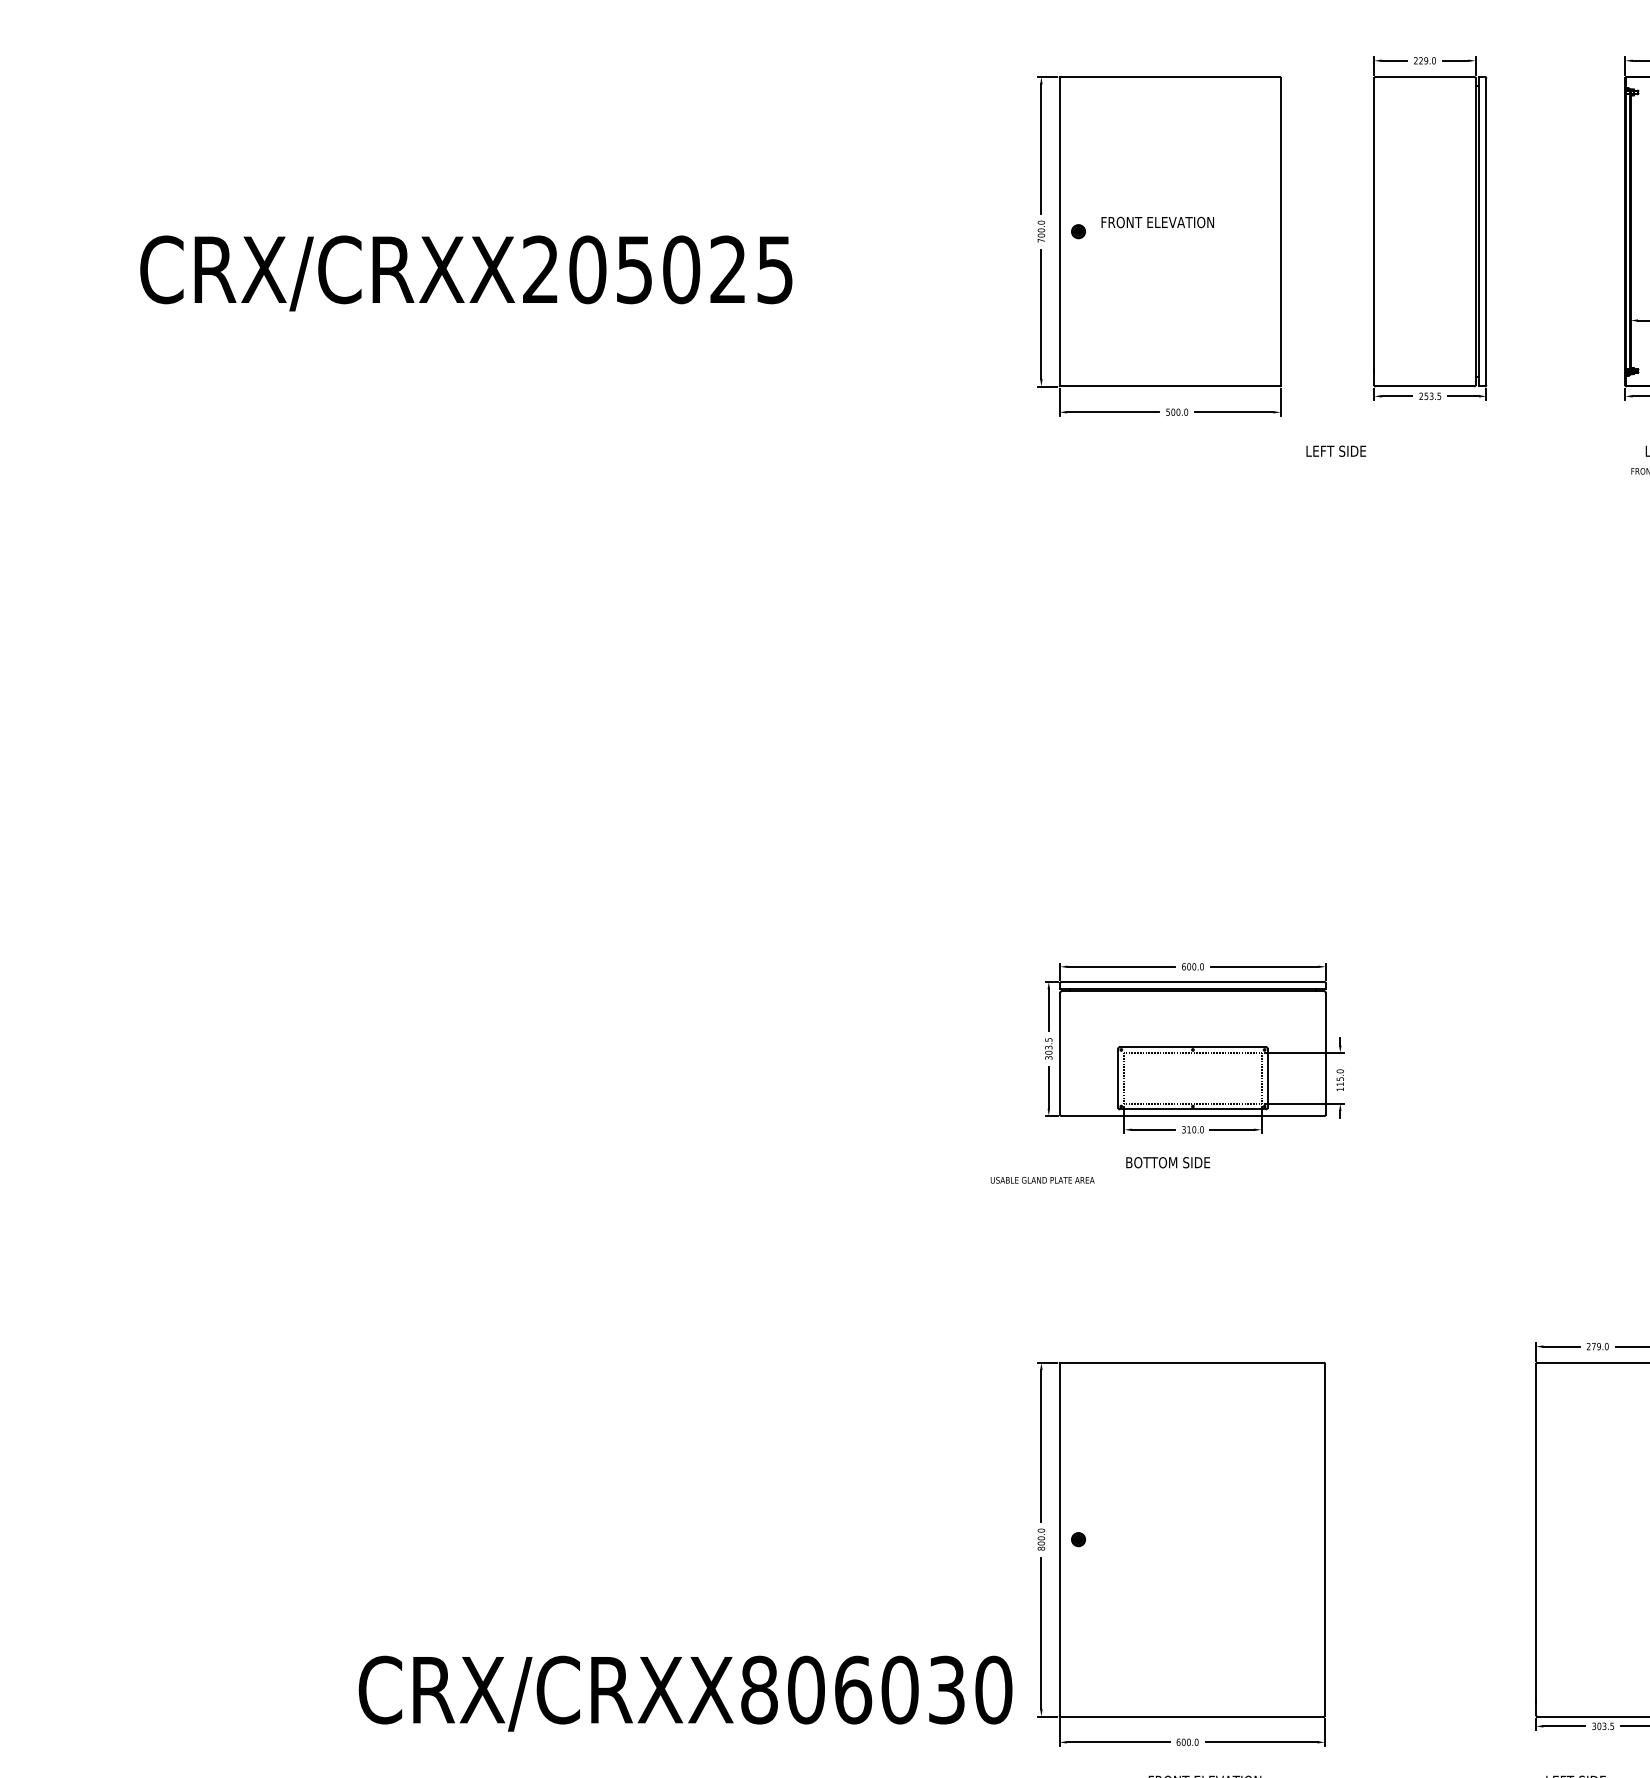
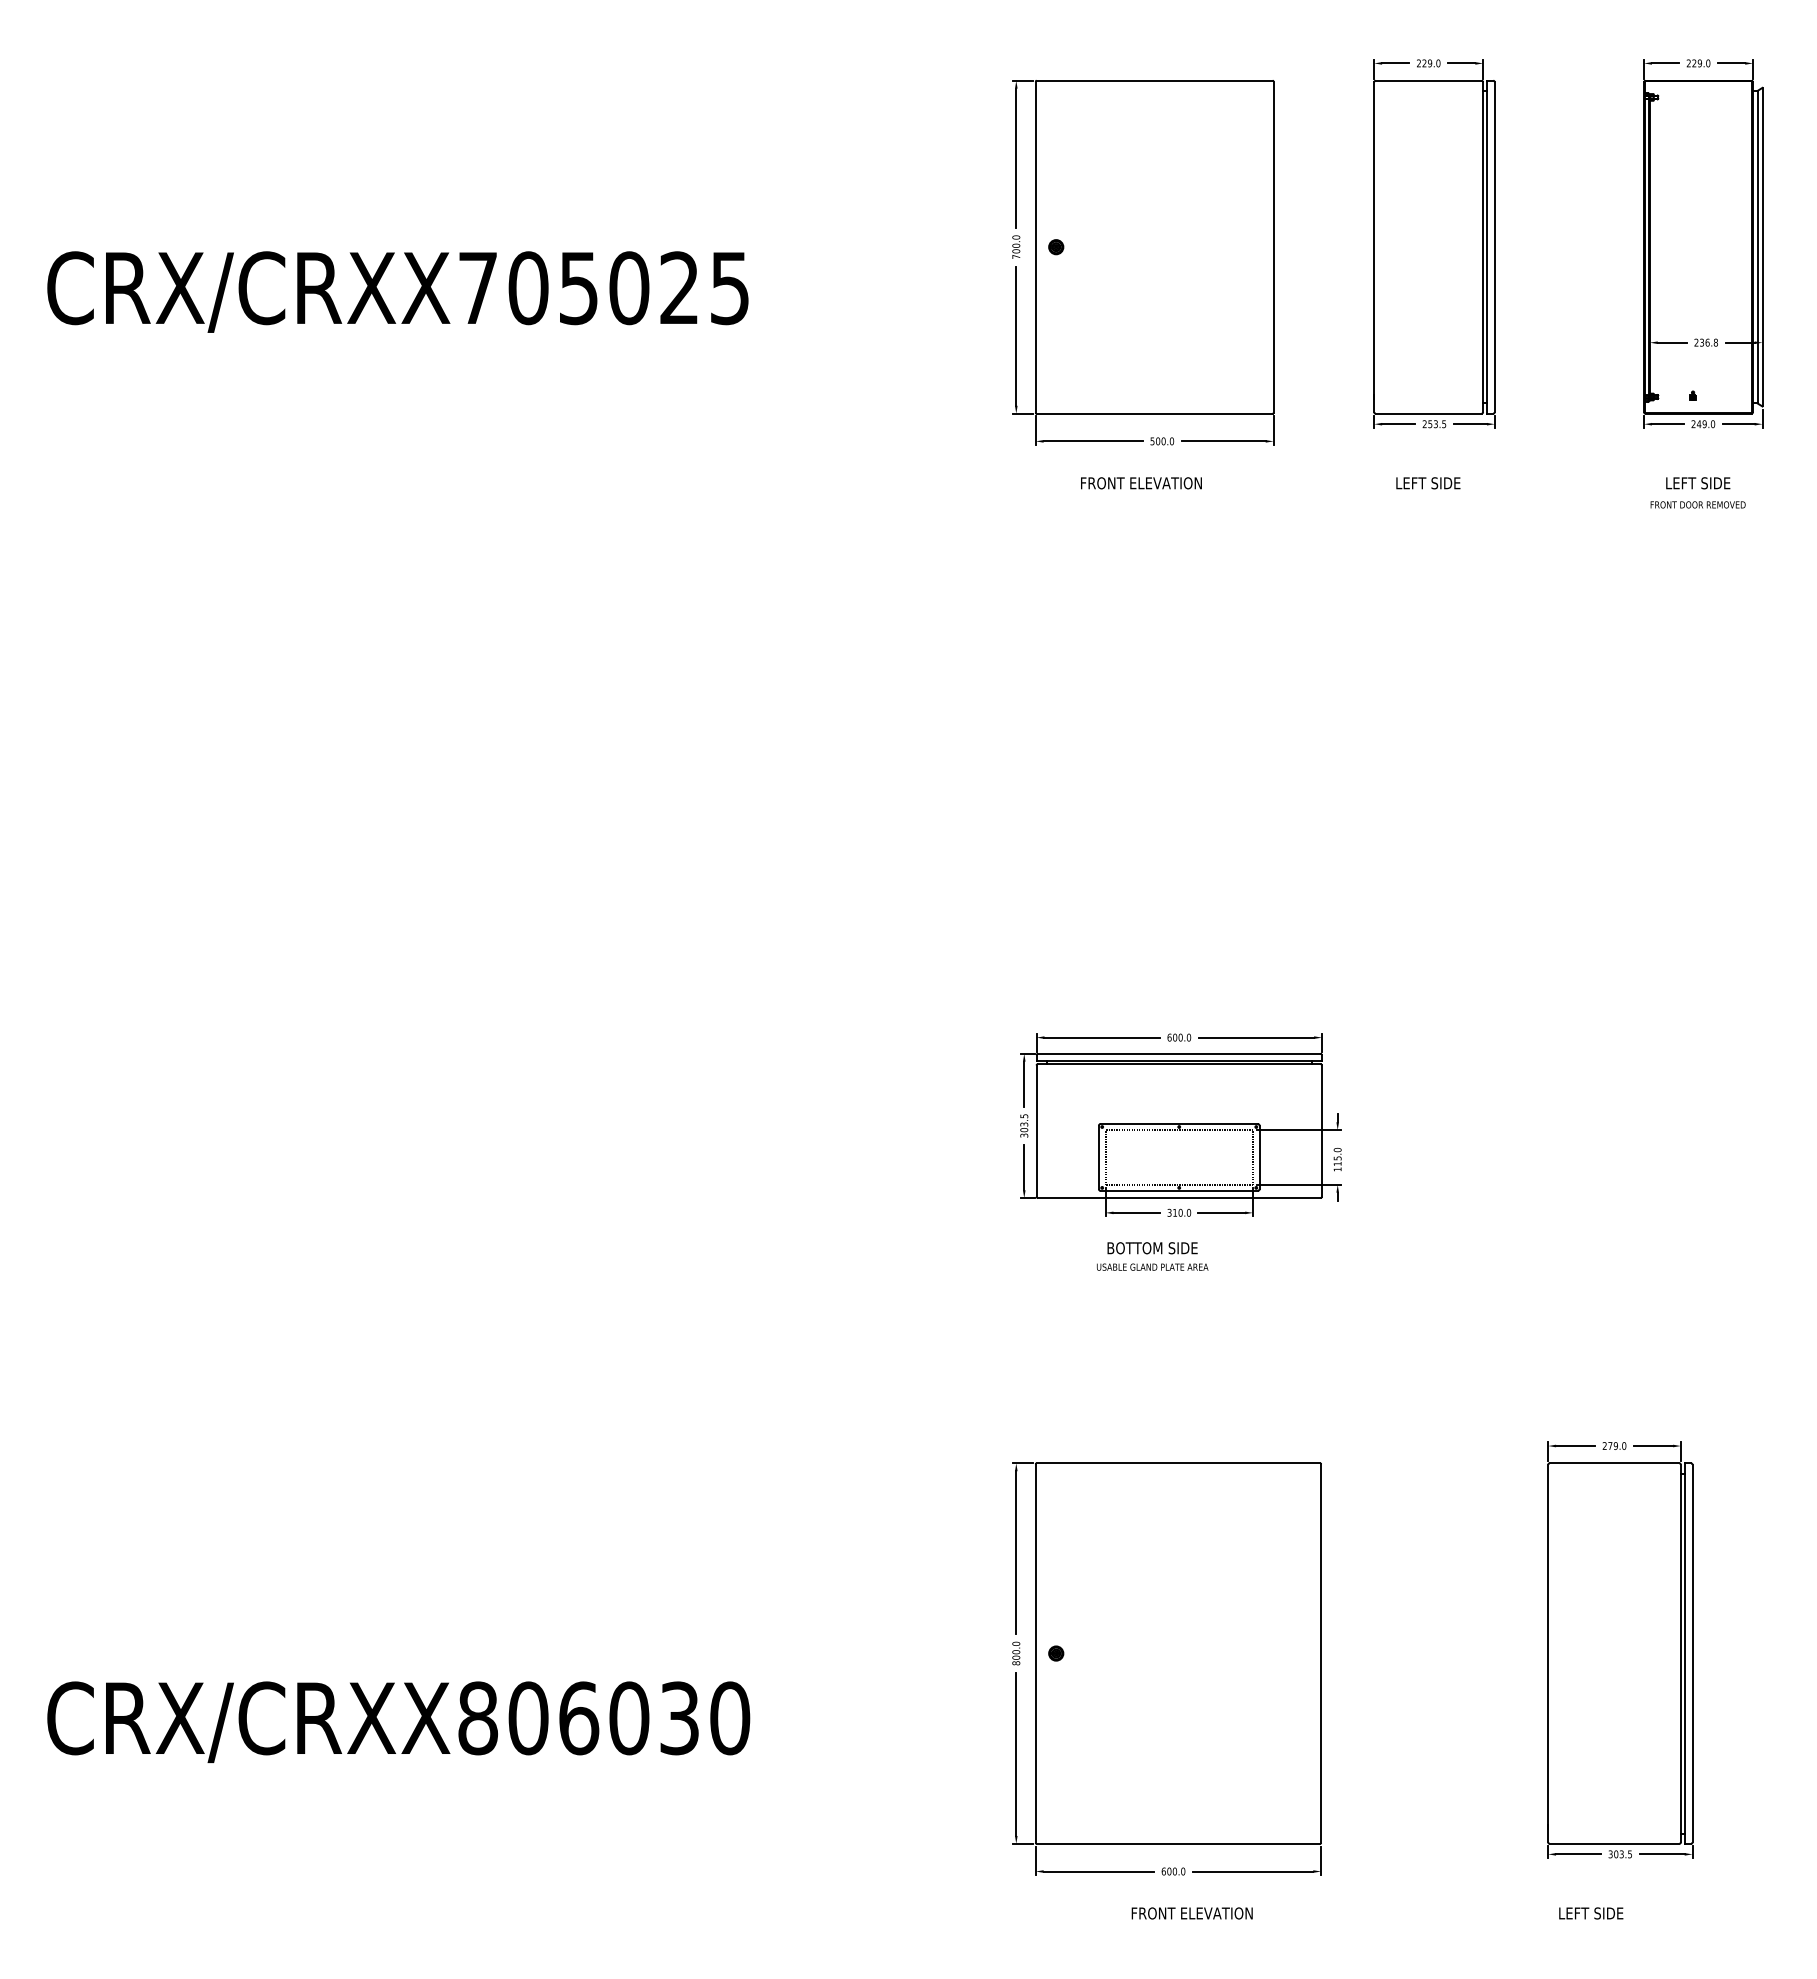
text: (1157, 222) -> (1141, 483), moved
text: (540, 269) -> (477, 287), CRX/CRXX205025 -> CRX/CRXX705025
text: (1336, 451) -> (1428, 483), moved
text: (1042, 1179) -> (1152, 1266), moved
text: (685, 1693) -> (398, 1721), moved

